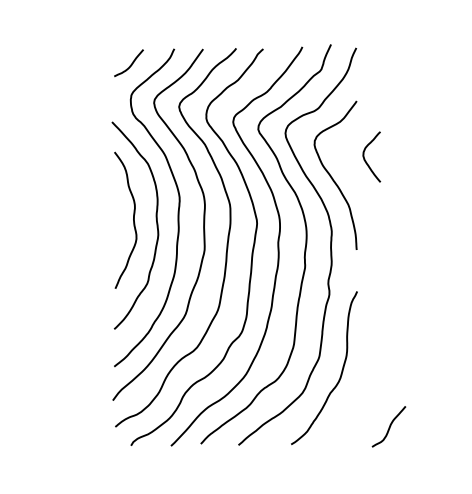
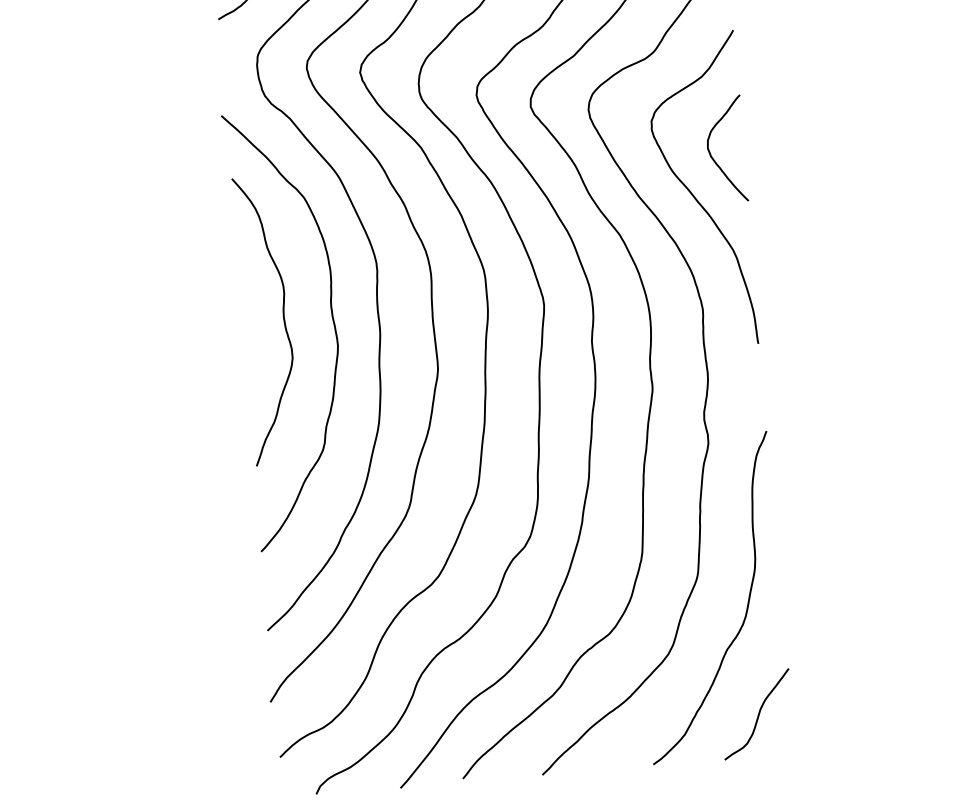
curve: (365, 158) -> (712, 153), moved
curve: (389, 426) -> (757, 713), moved

